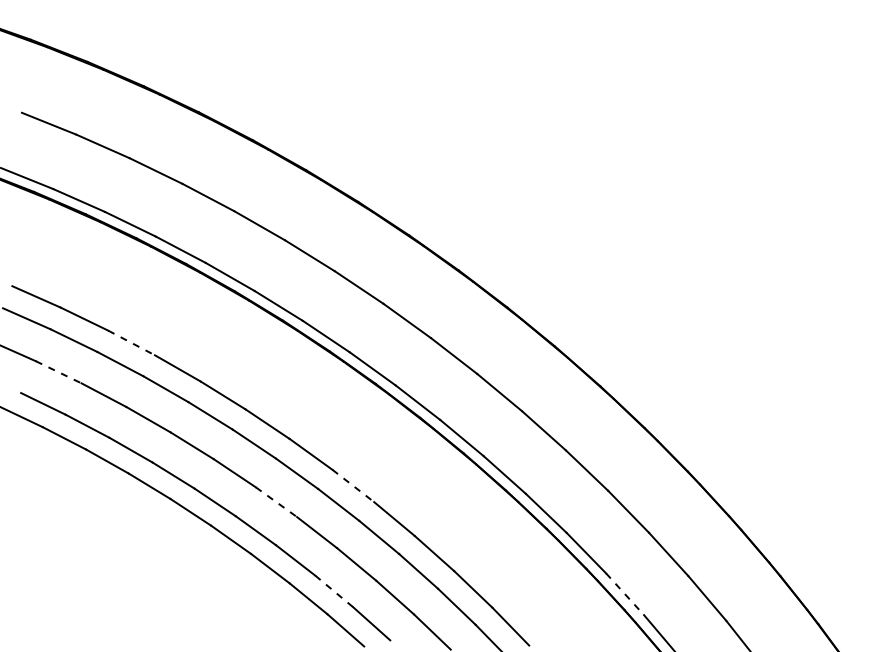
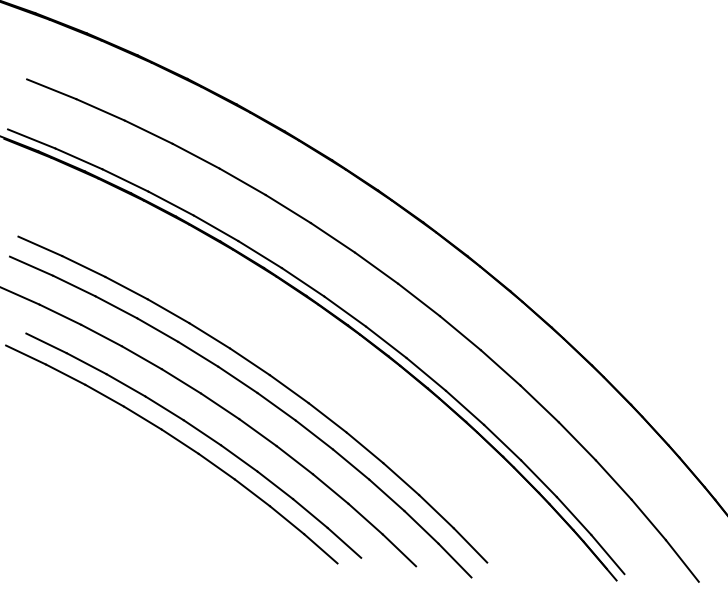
line: (132, 343) -> (127, 288), dashed -> solid
line: (59, 372) -> (61, 314), dashed -> solid
line: (353, 486) -> (327, 418), dashed -> solid
line: (276, 502) -> (257, 432), dashed -> solid
line: (334, 591) -> (310, 513), dashed -> solid
line: (625, 594) -> (574, 516), dashed -> solid

